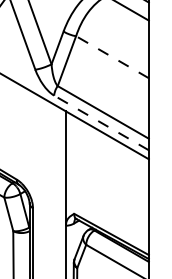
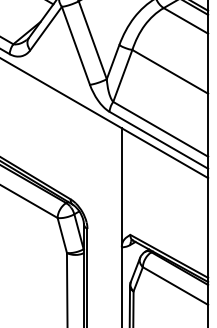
line: (112, 56) -> (170, 71), dashed -> solid
line: (101, 123) -> (158, 140), dashed -> solid

